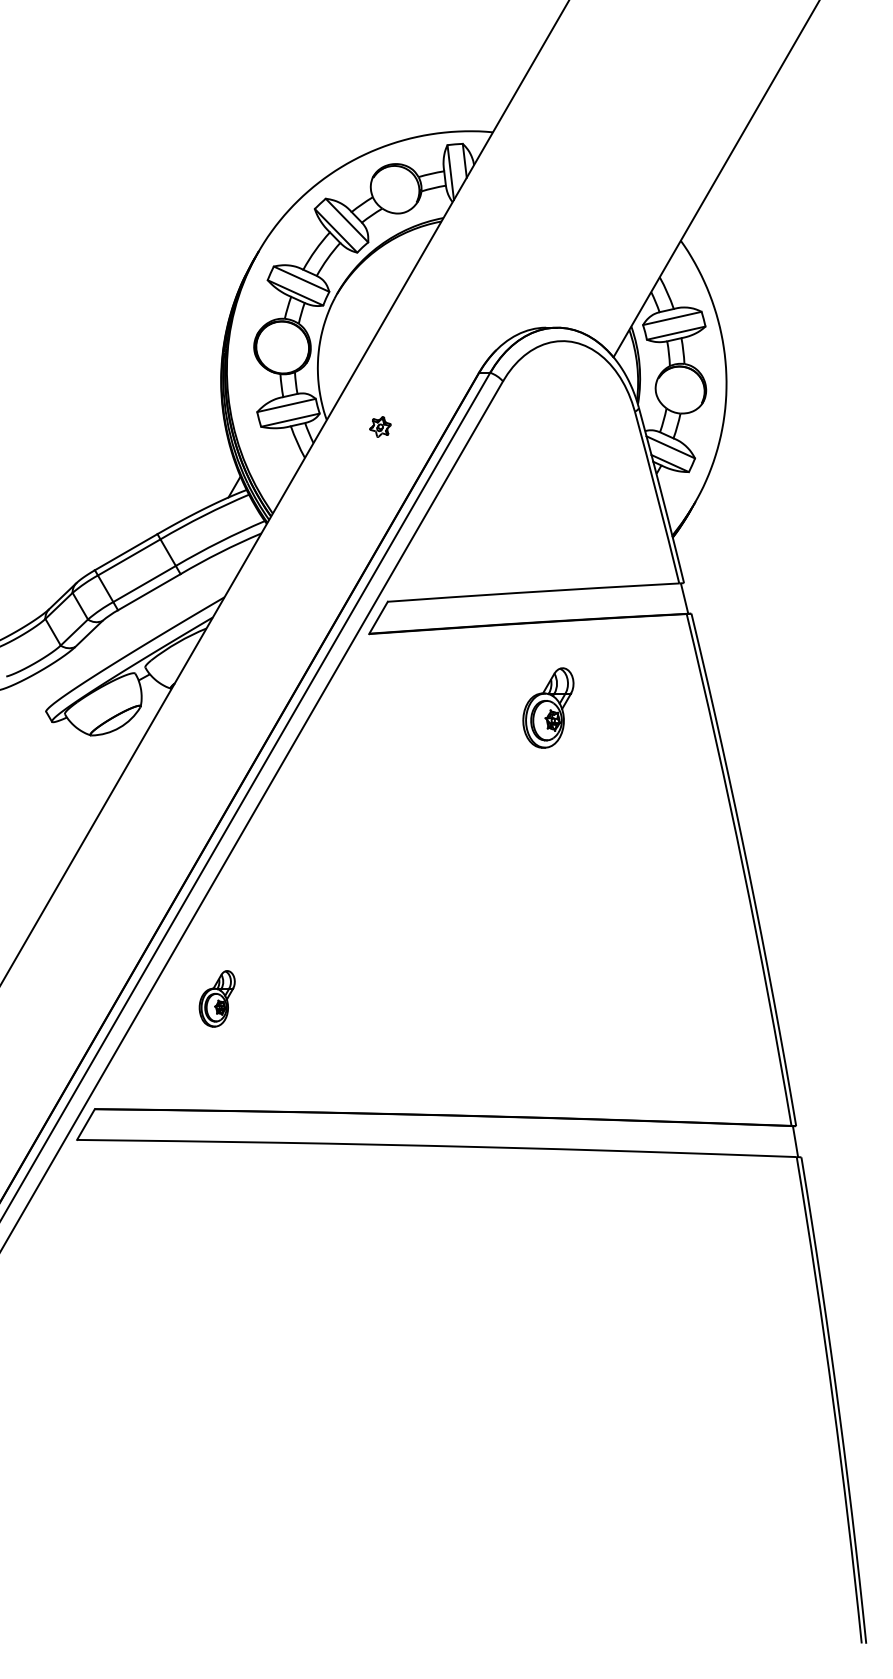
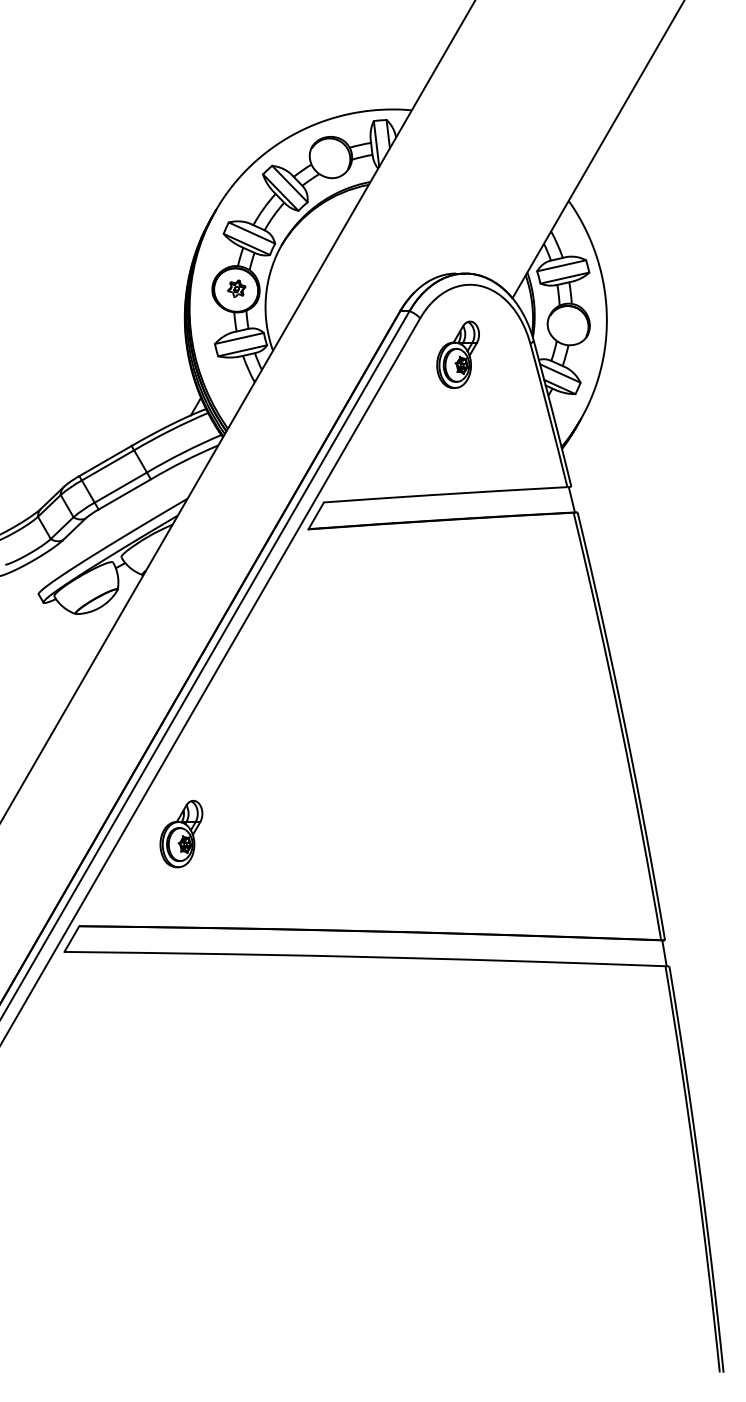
part: (380, 426) -> (236, 288), moved
part: (548, 707) -> (458, 354), moved
part: (217, 998) -> (181, 833), size x1.43

